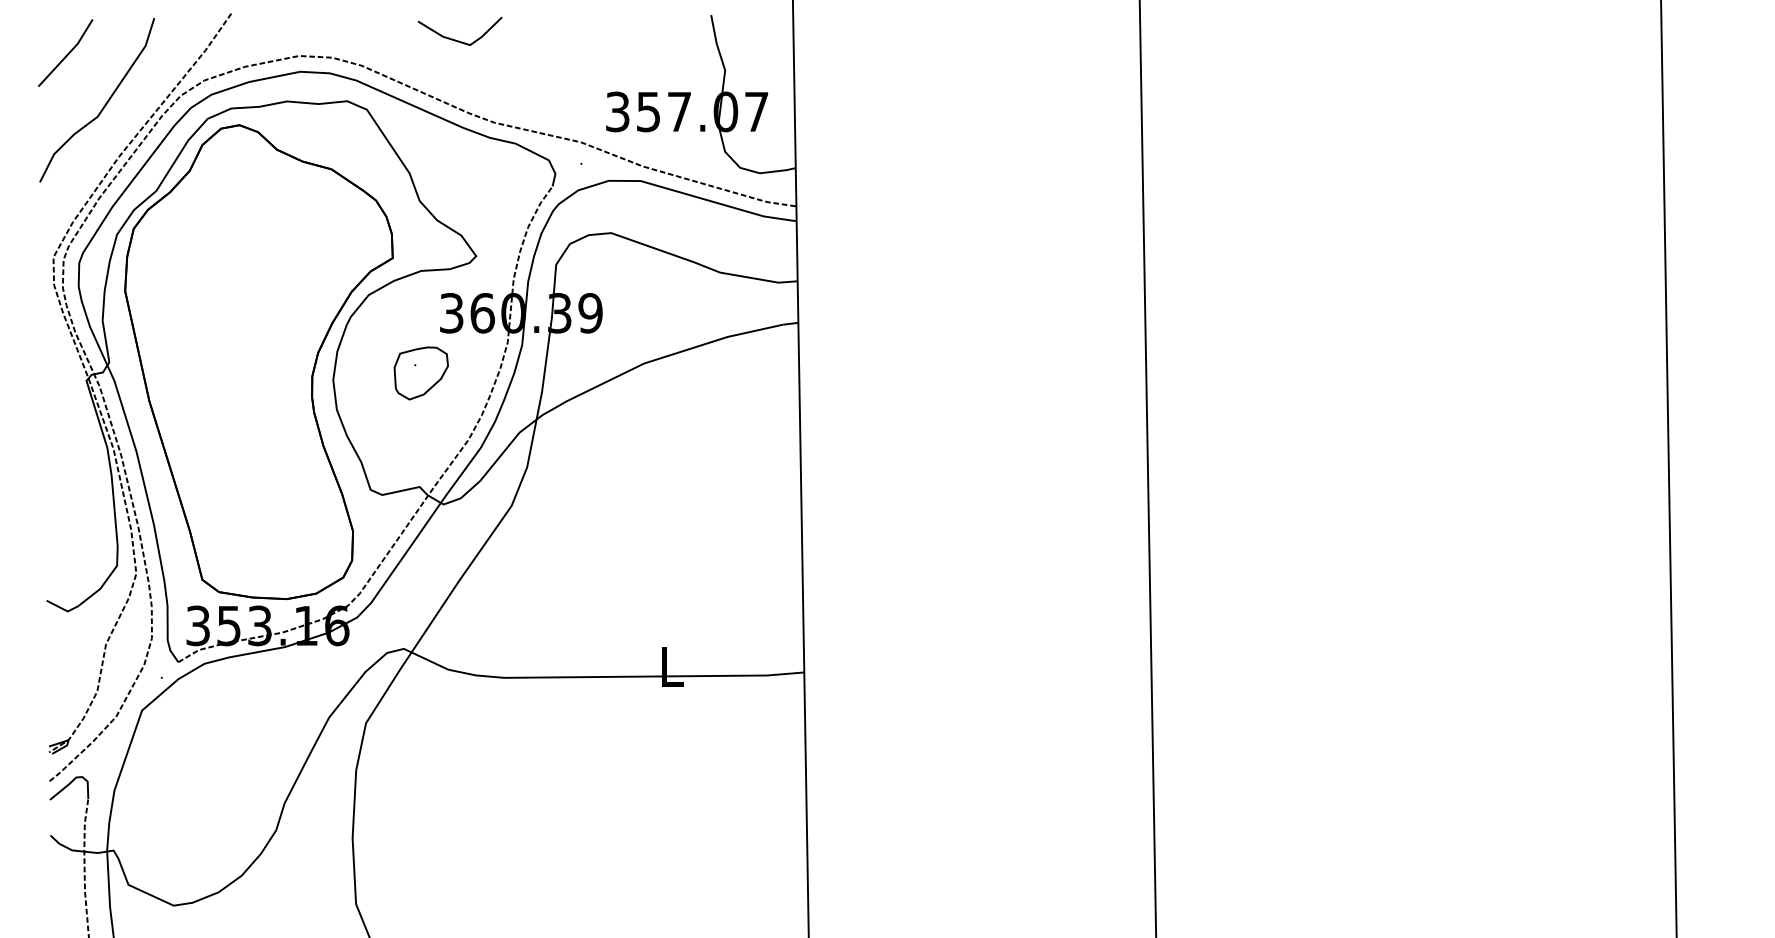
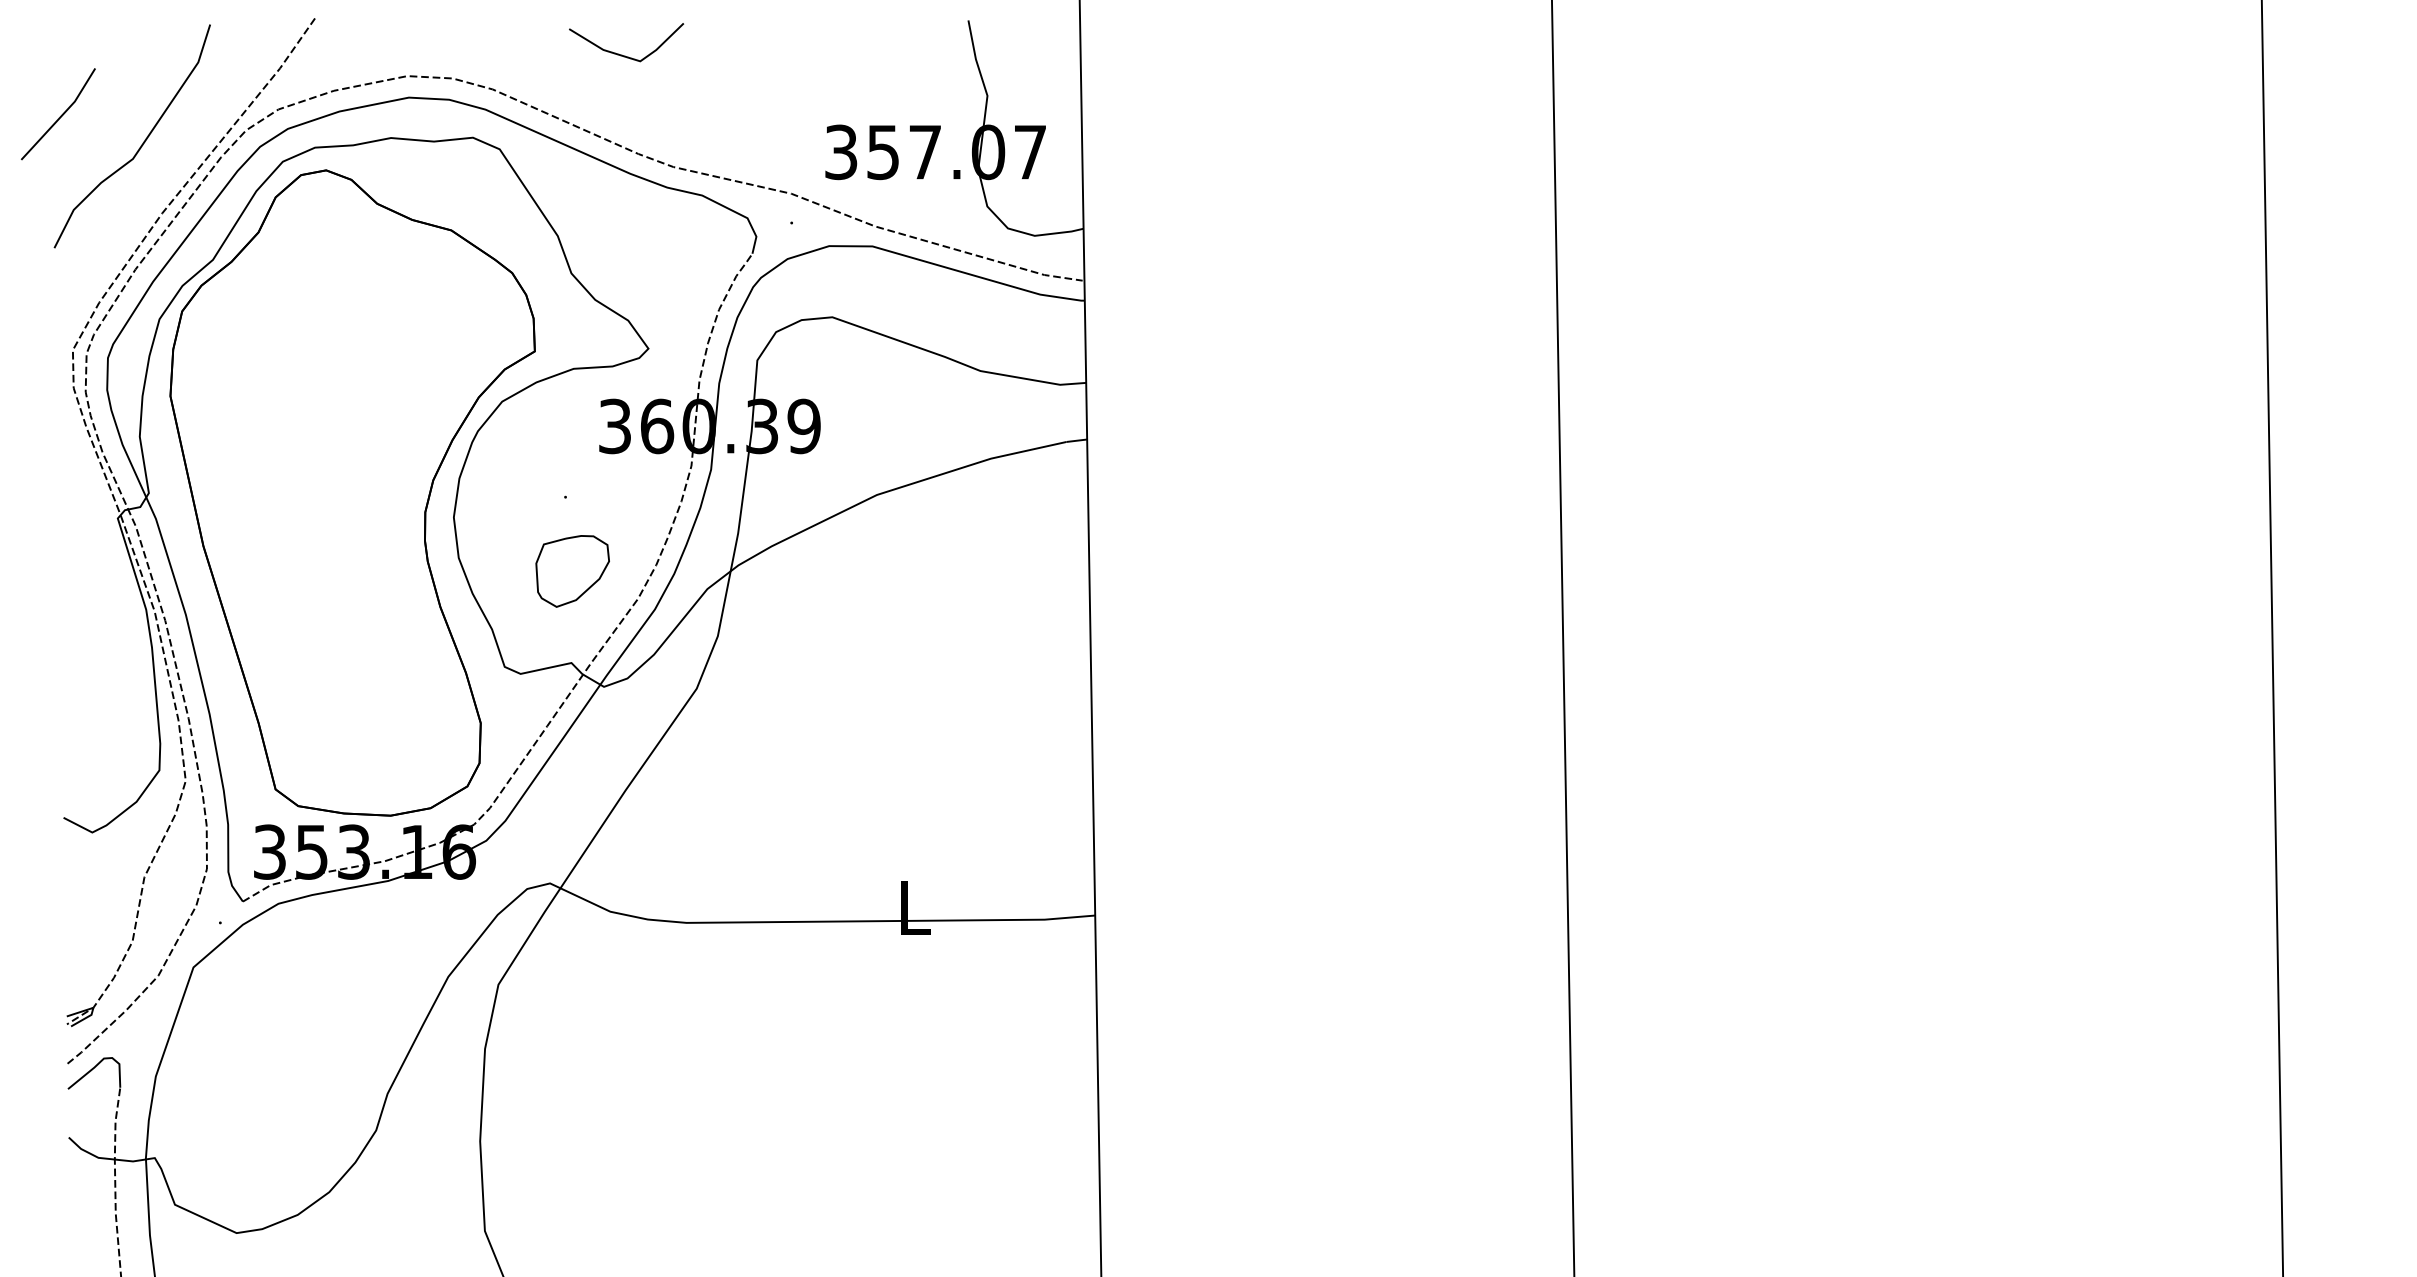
line: (67, 54) -> (60, 115), moved
part: (421, 373) -> (572, 571), moved

